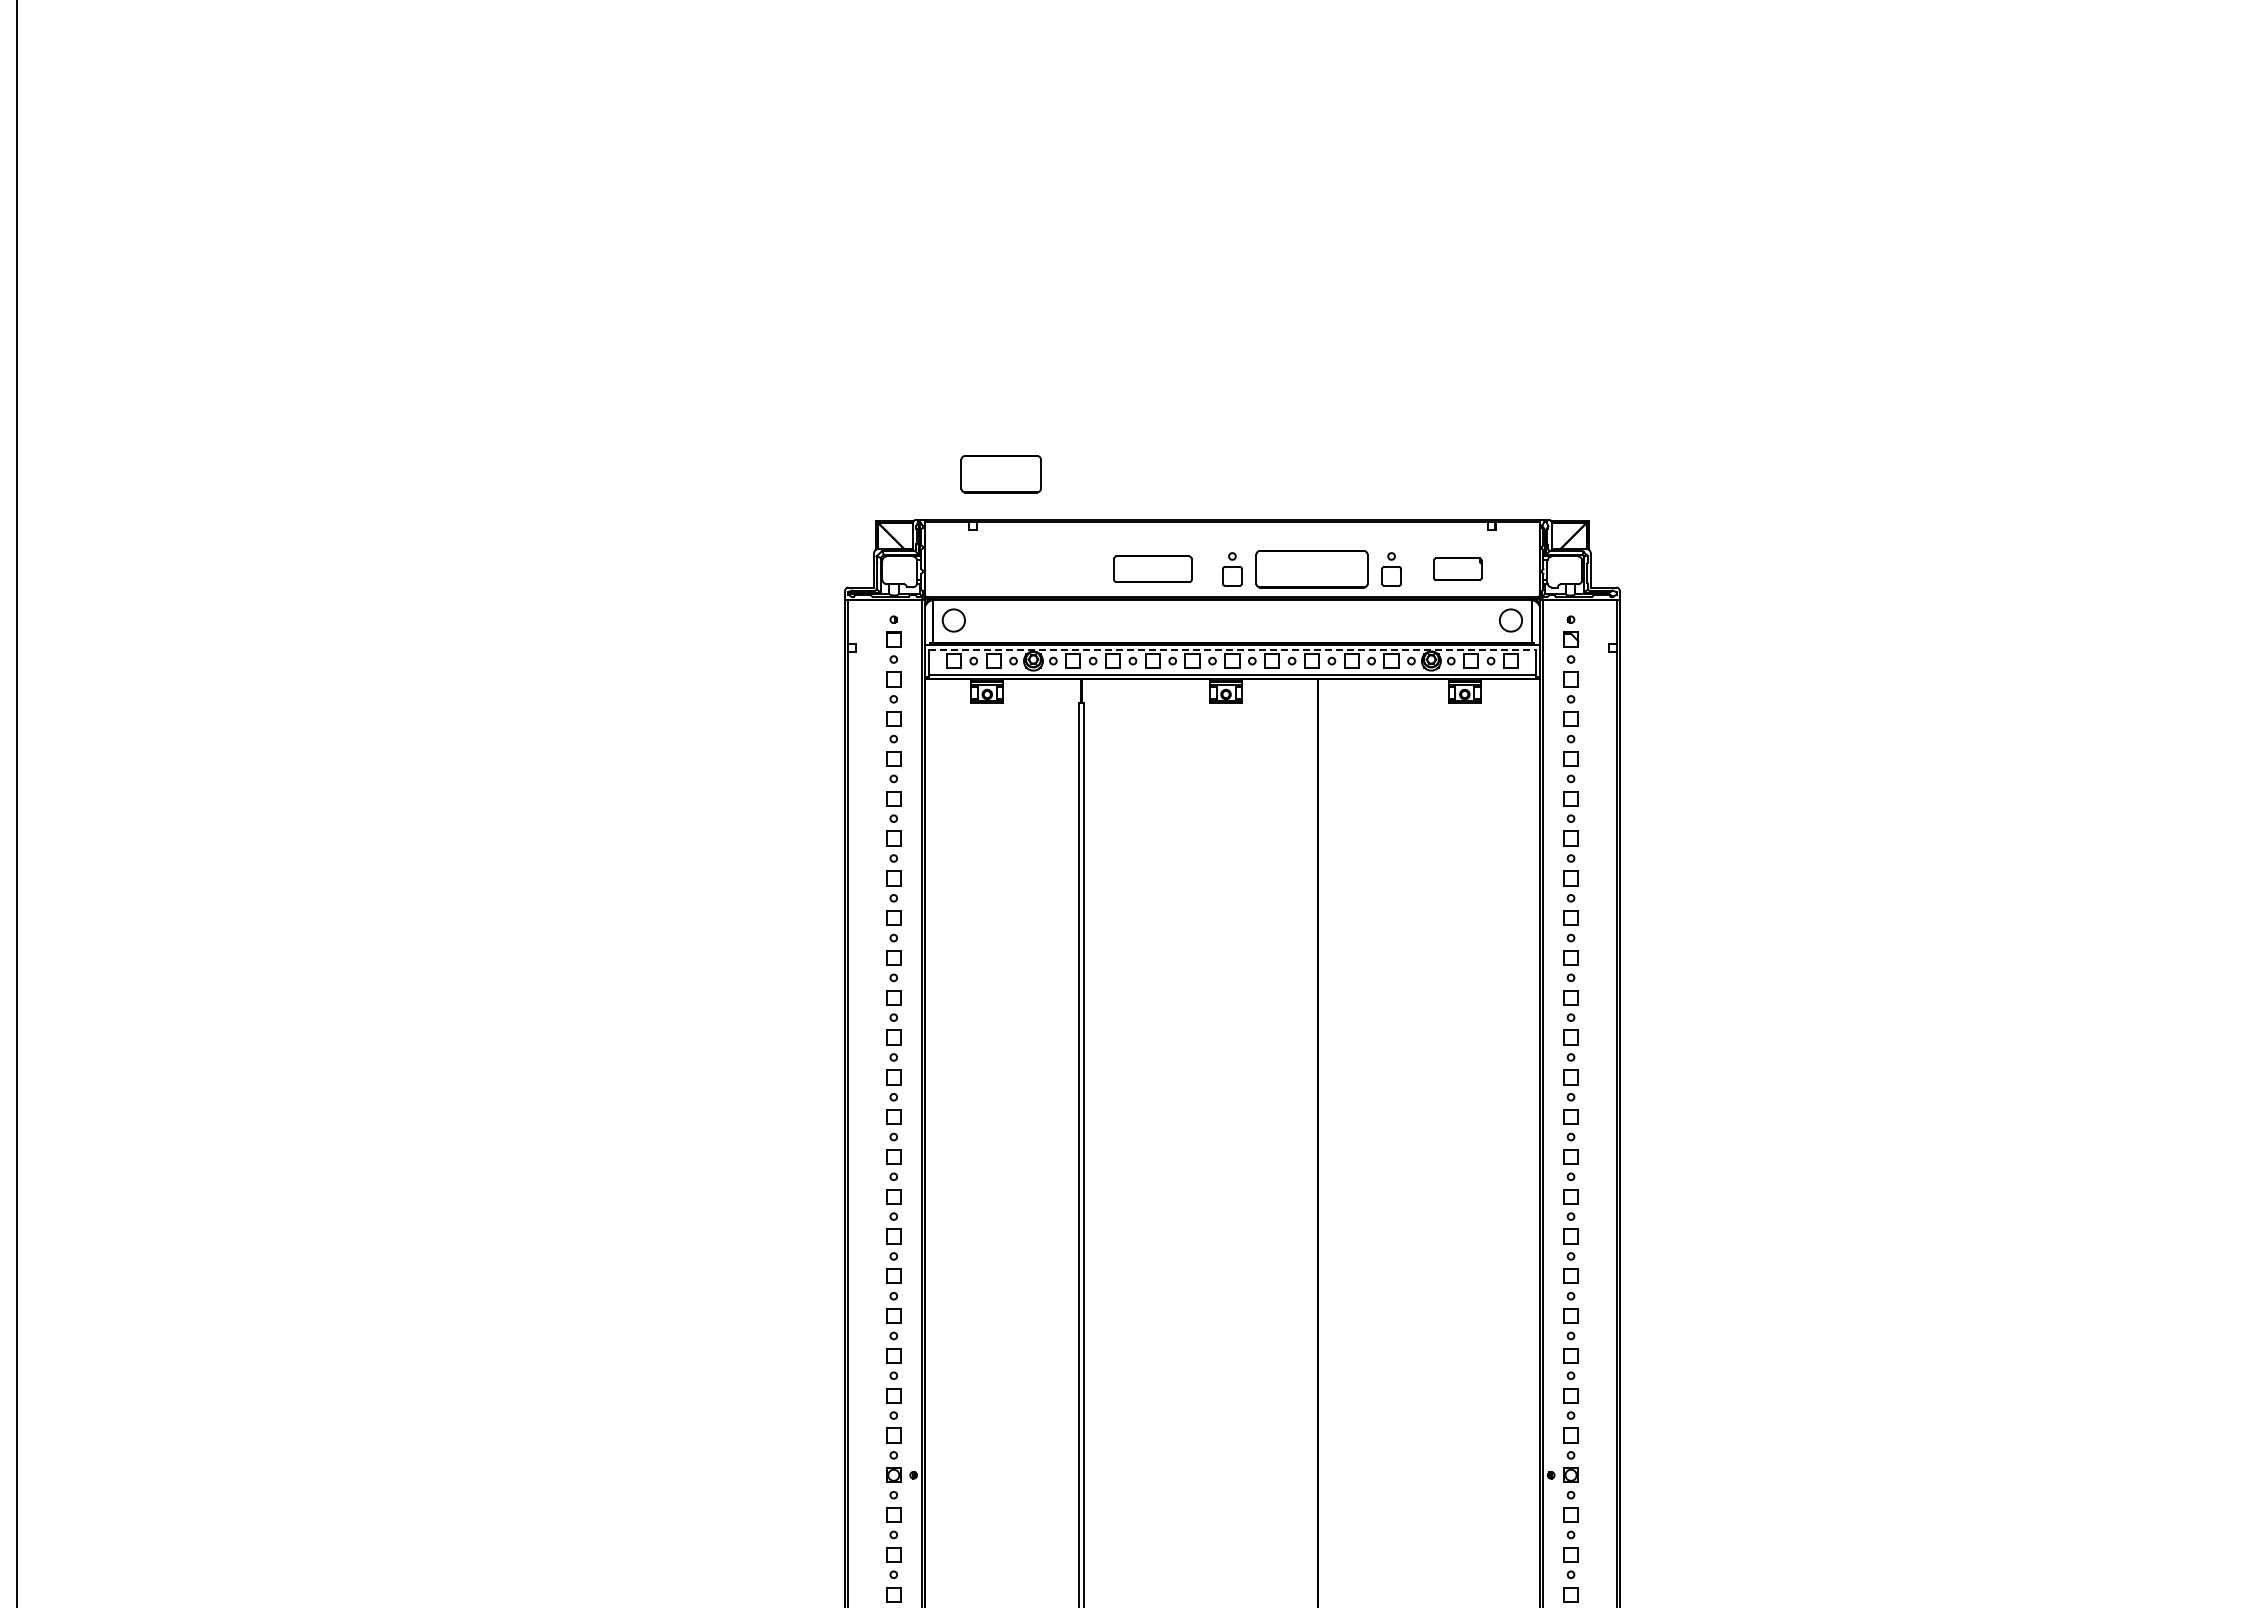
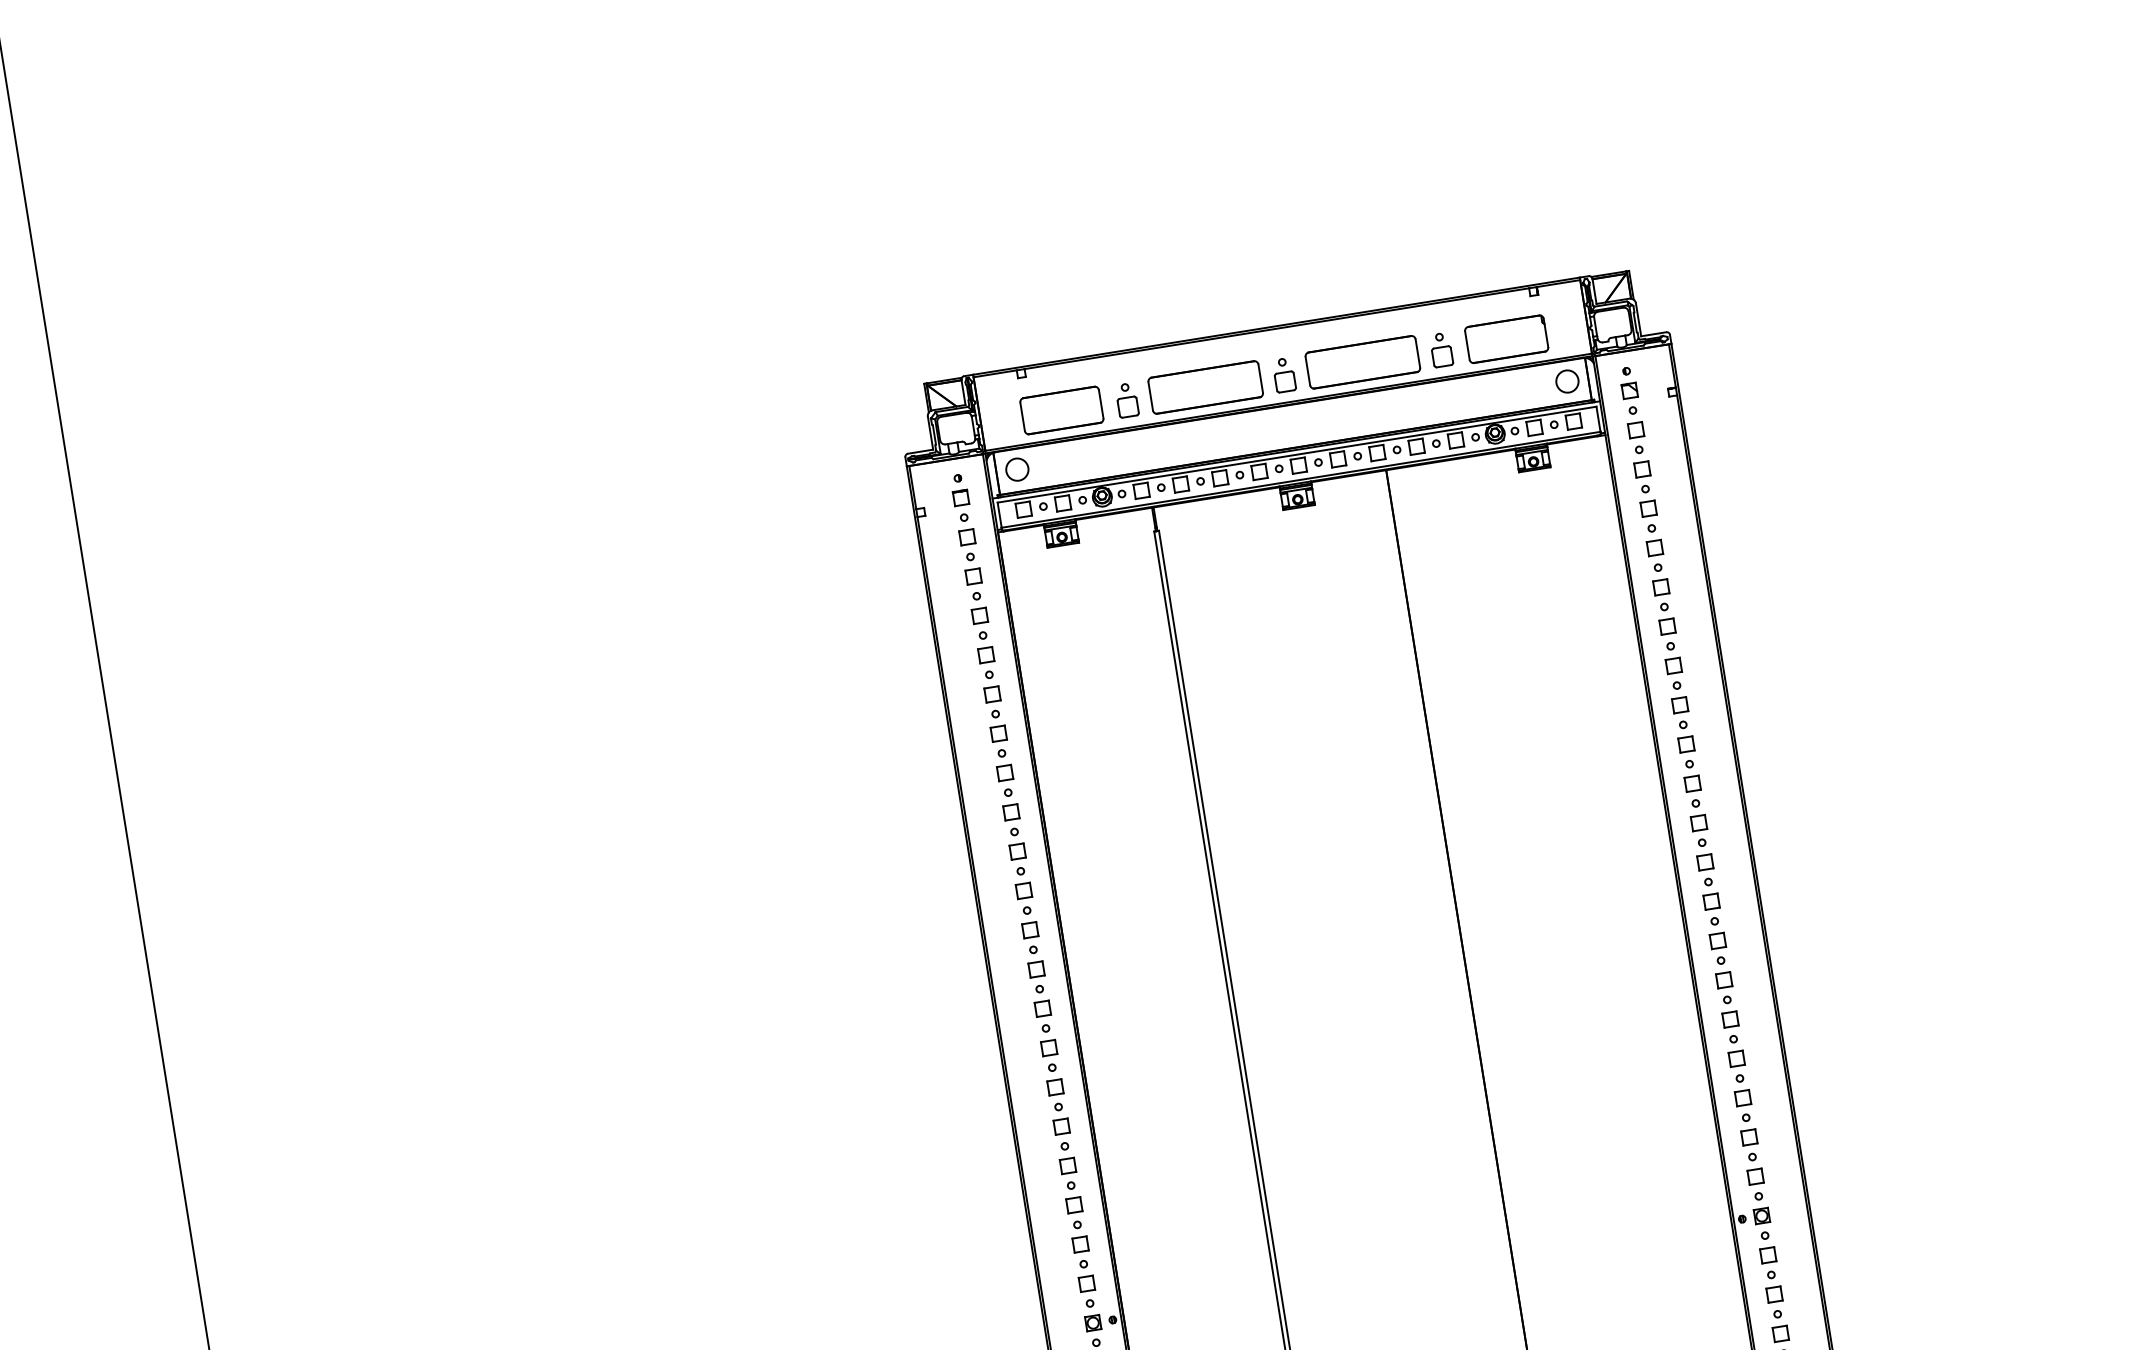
part: (1000, 474) -> (1061, 410), moved
part: (1072, 569) -> (1126, 400), added
part: (1152, 569) -> (1205, 387), size x1.43
part: (1457, 569) -> (1506, 339), size x1.67
line: (1232, 649) -> (1297, 454), dashed -> solid

